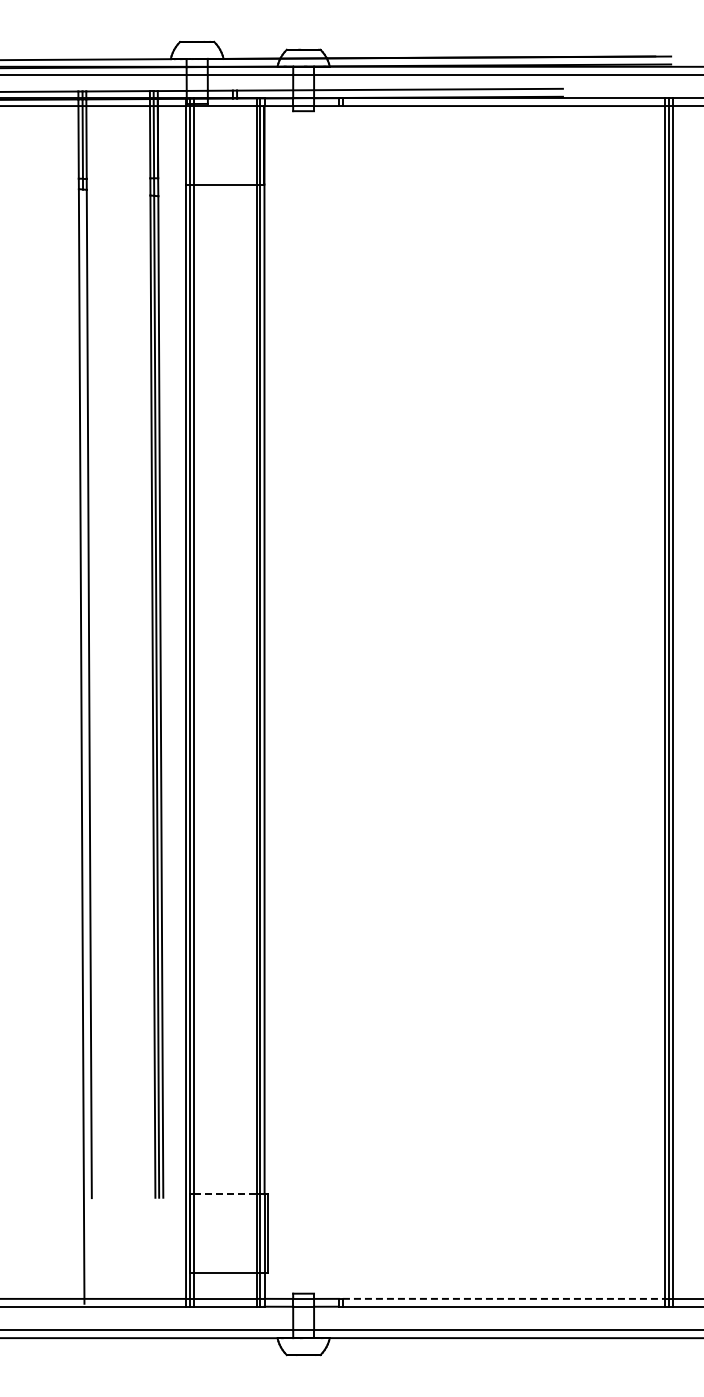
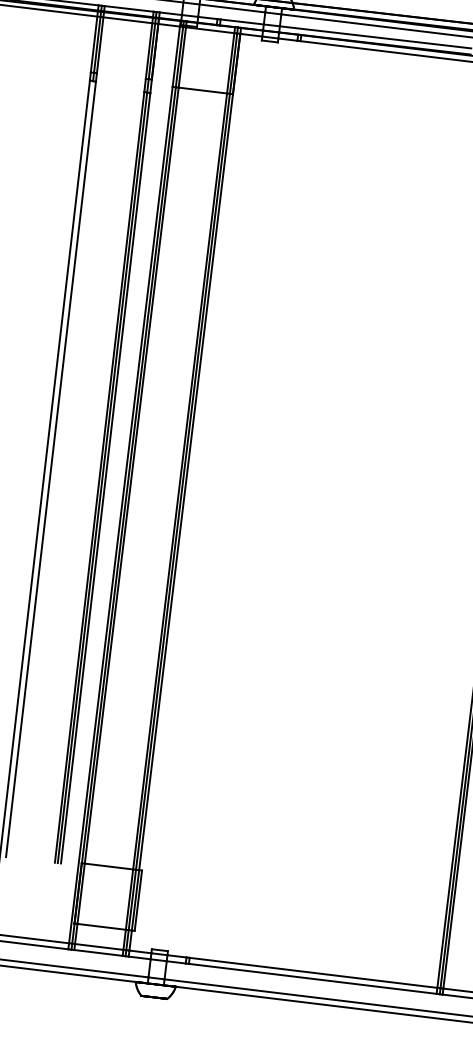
line: (225, 1194) -> (109, 866), dashed -> solid
line: (504, 1298) -> (313, 972), dashed -> solid

